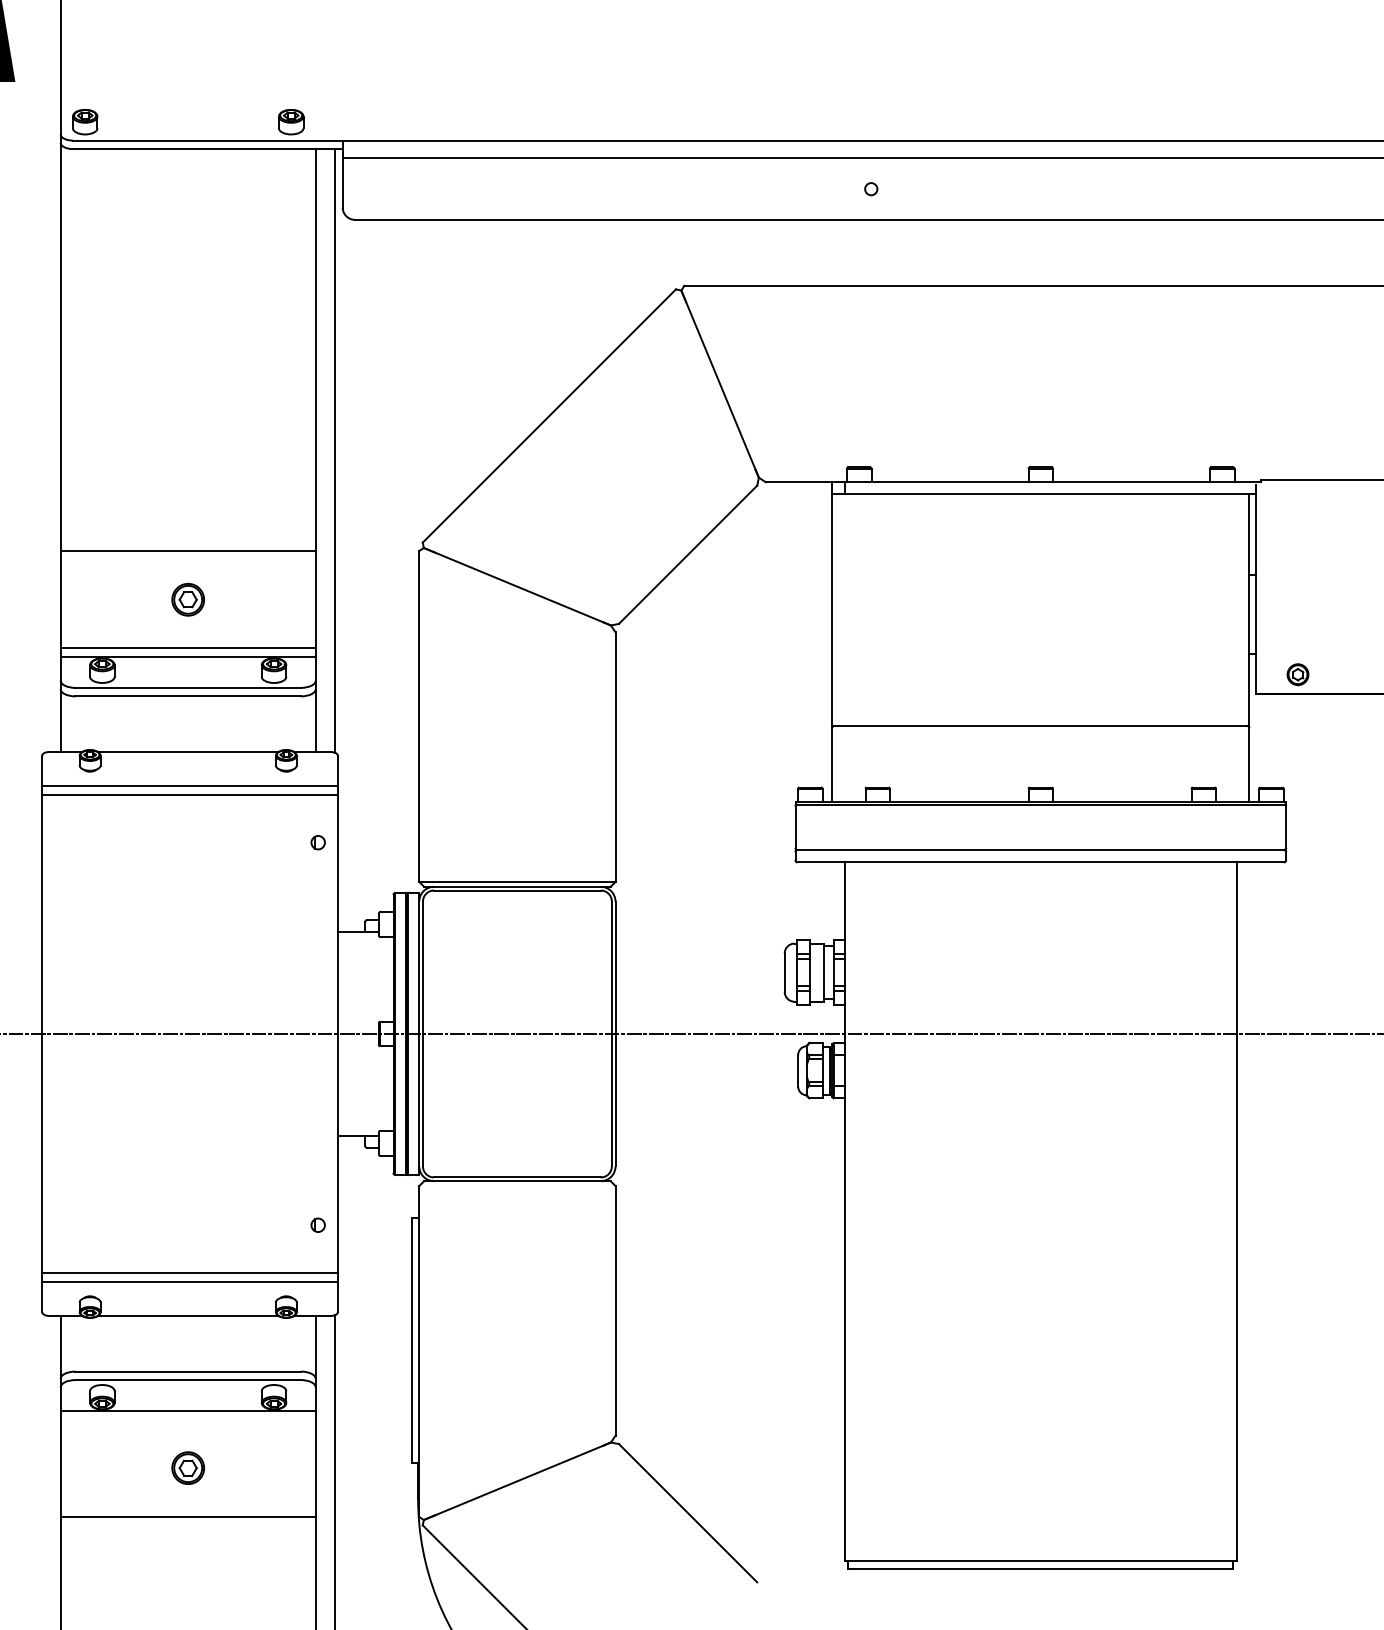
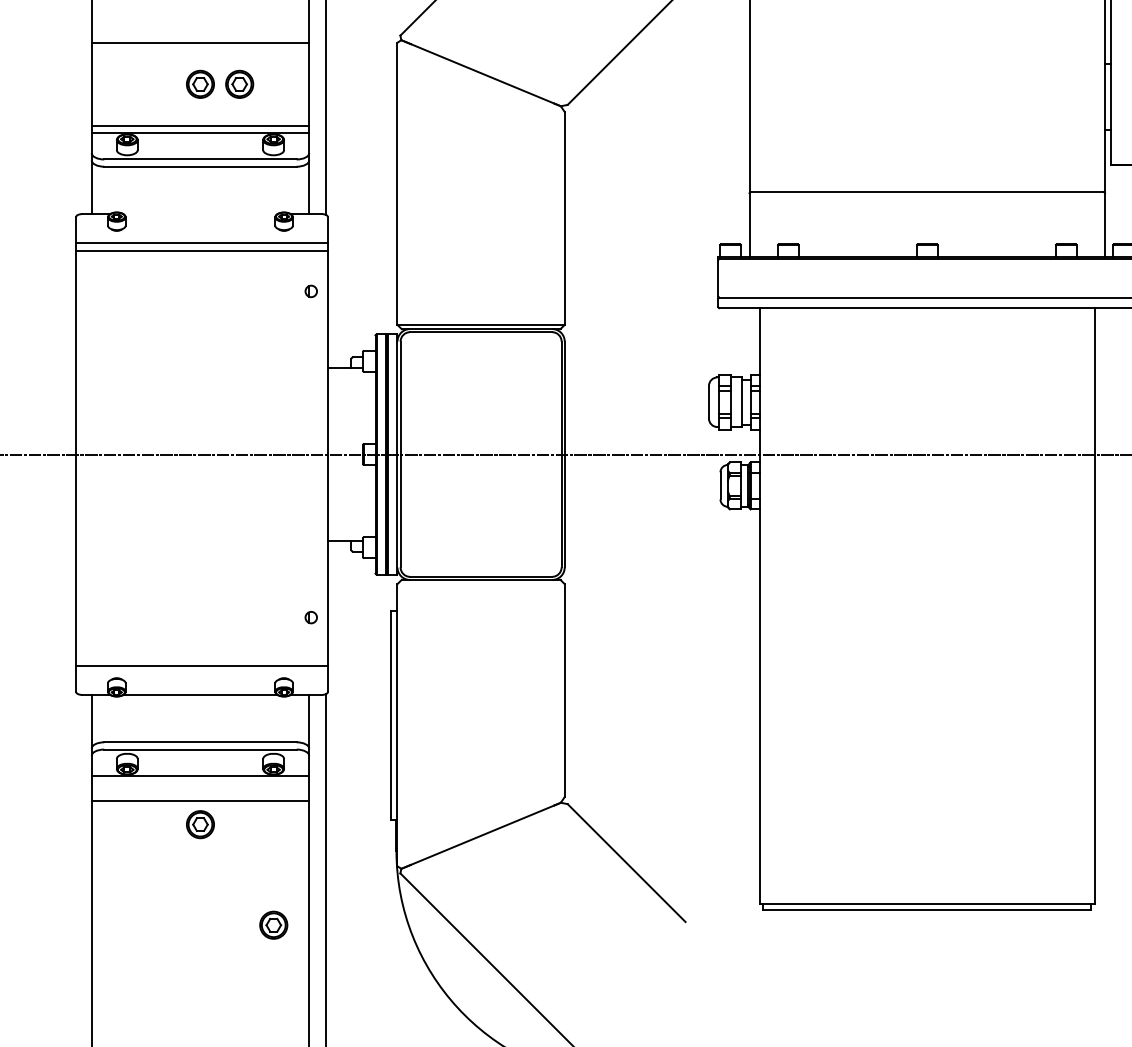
part: (233, 599) -> (239, 84), added
line: (187, 751) -> (199, 213), removed
line: (189, 1272) -> (201, 657), removed
line: (187, 1516) -> (199, 801), moved
part: (273, 1585) -> (273, 924), added

